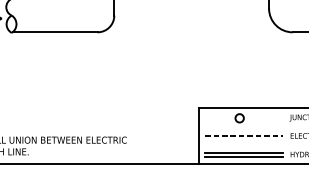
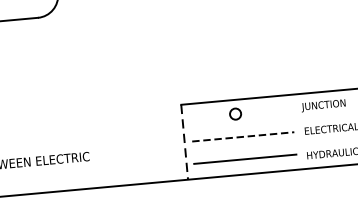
line: (199, 136) -> (184, 142), solid -> dashed
line: (243, 157) -> (245, 165), removed

